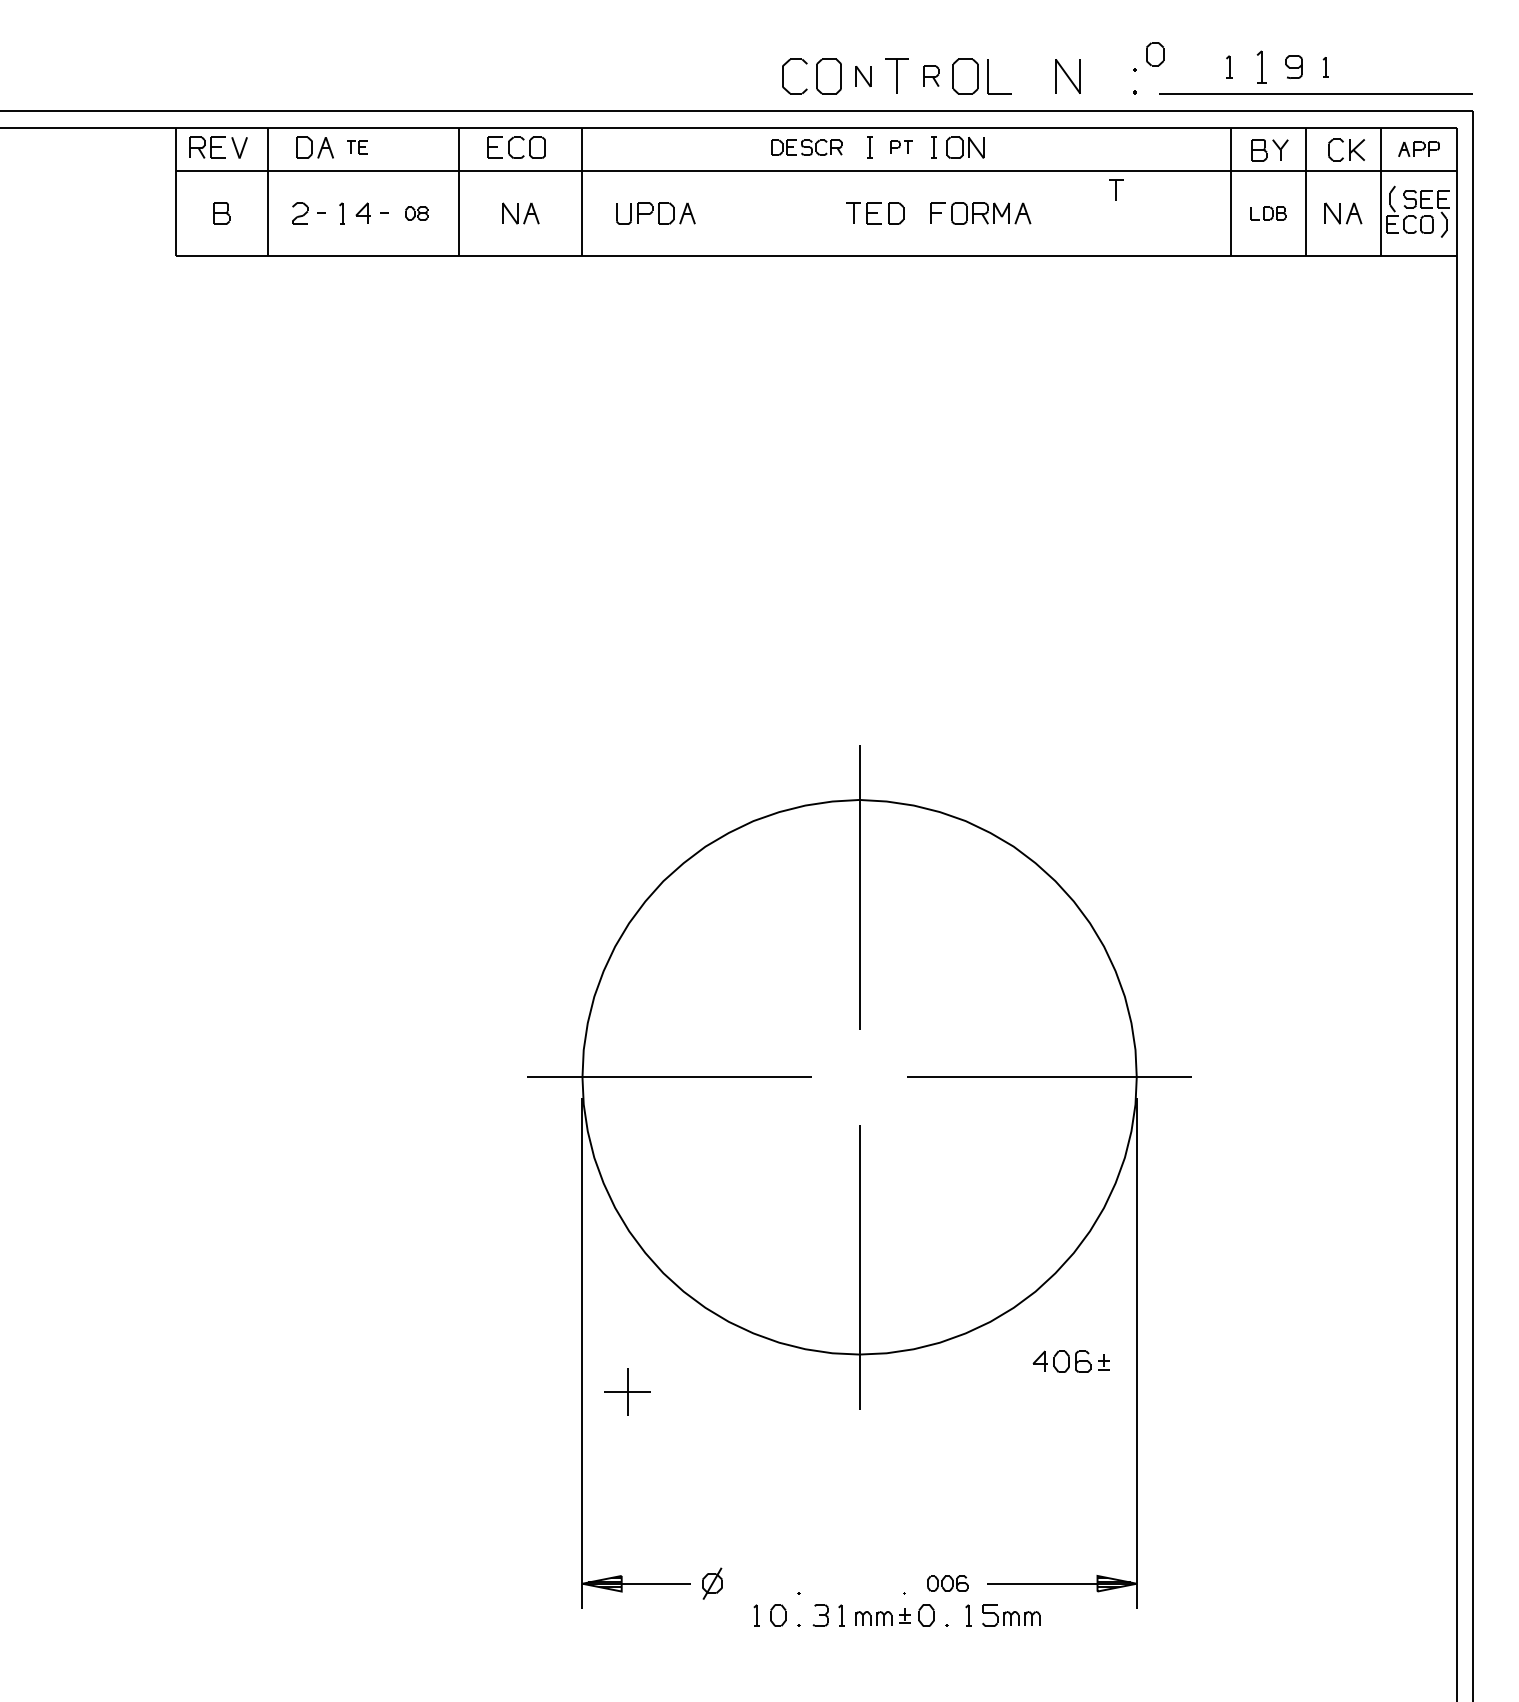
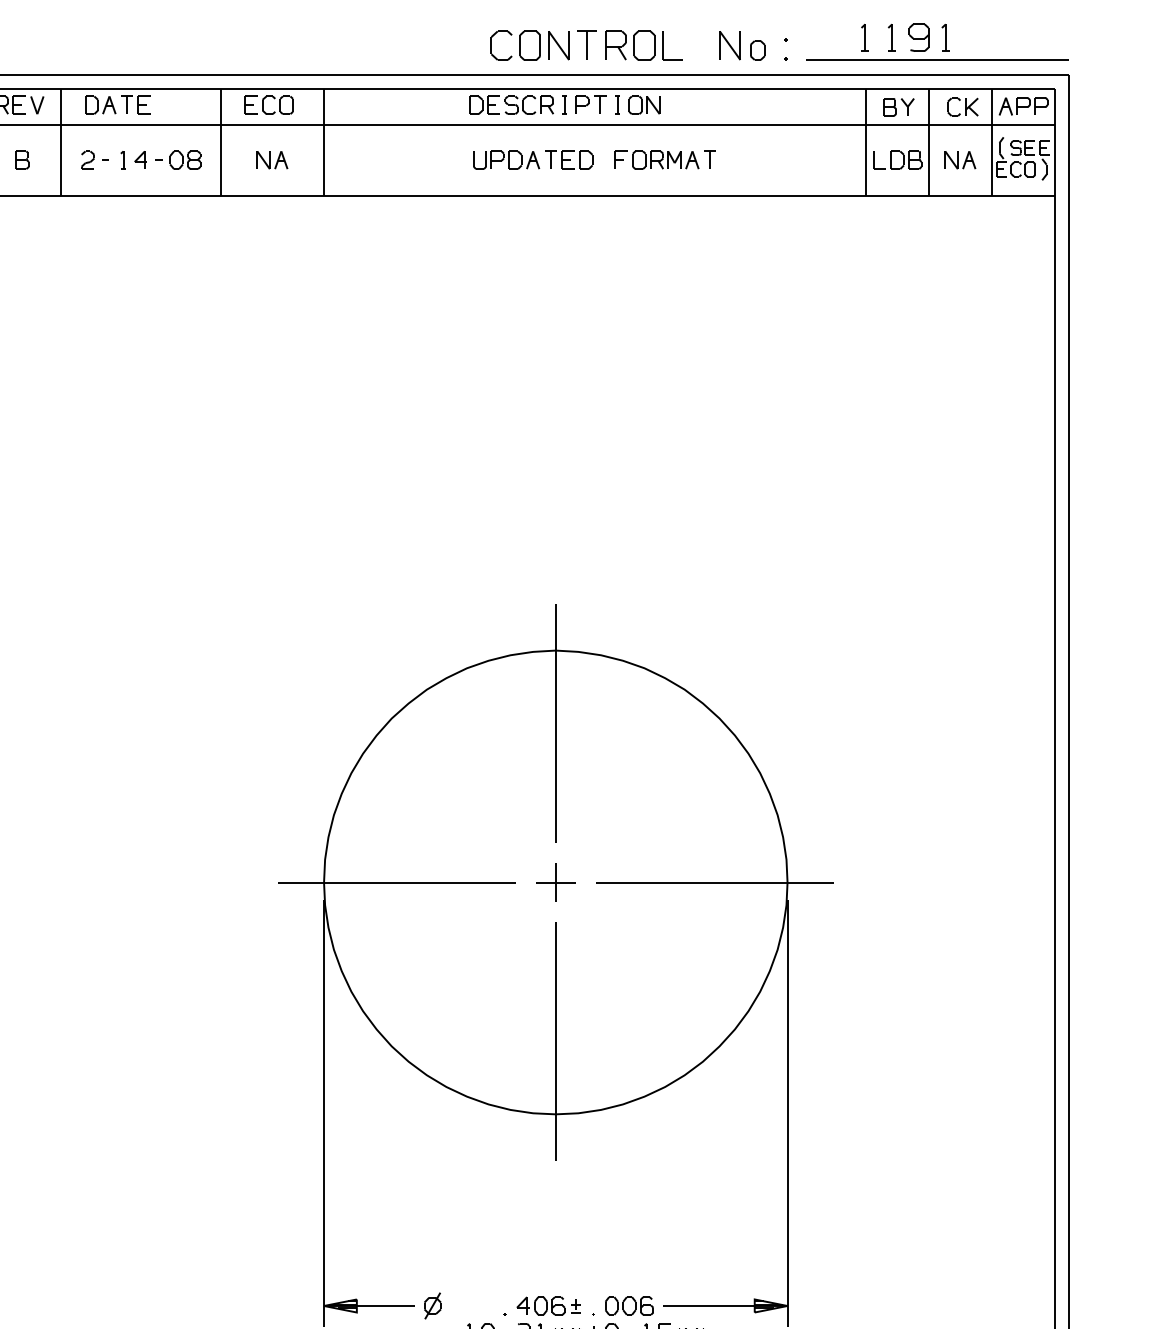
part: (1155, 54) -> (758, 50), moved
part: (1229, 66) -> (865, 37), size x1.43
part: (1294, 66) -> (919, 37), size x1.43
part: (1325, 66) -> (945, 37), size x1.67
part: (931, 75) -> (615, 44), size x1.67
part: (863, 76) -> (559, 45), size x1.67
part: (901, 146) -> (590, 104), size x1.67
part: (357, 147) -> (135, 105), size x1.67
part: (806, 147) -> (511, 105), size x1.43
part: (1418, 149) -> (1023, 106), size x1.43
part: (1116, 189) -> (710, 159), moved
part: (416, 213) -> (185, 160), size x1.67
part: (655, 213) -> (506, 160), moved
part: (1268, 213) -> (897, 160), size x1.67
part: (1070, 1361) -> (548, 1305), moved
part: (627, 1391) -> (555, 881), moved
part: (947, 1583) -> (629, 1305), size x1.43

